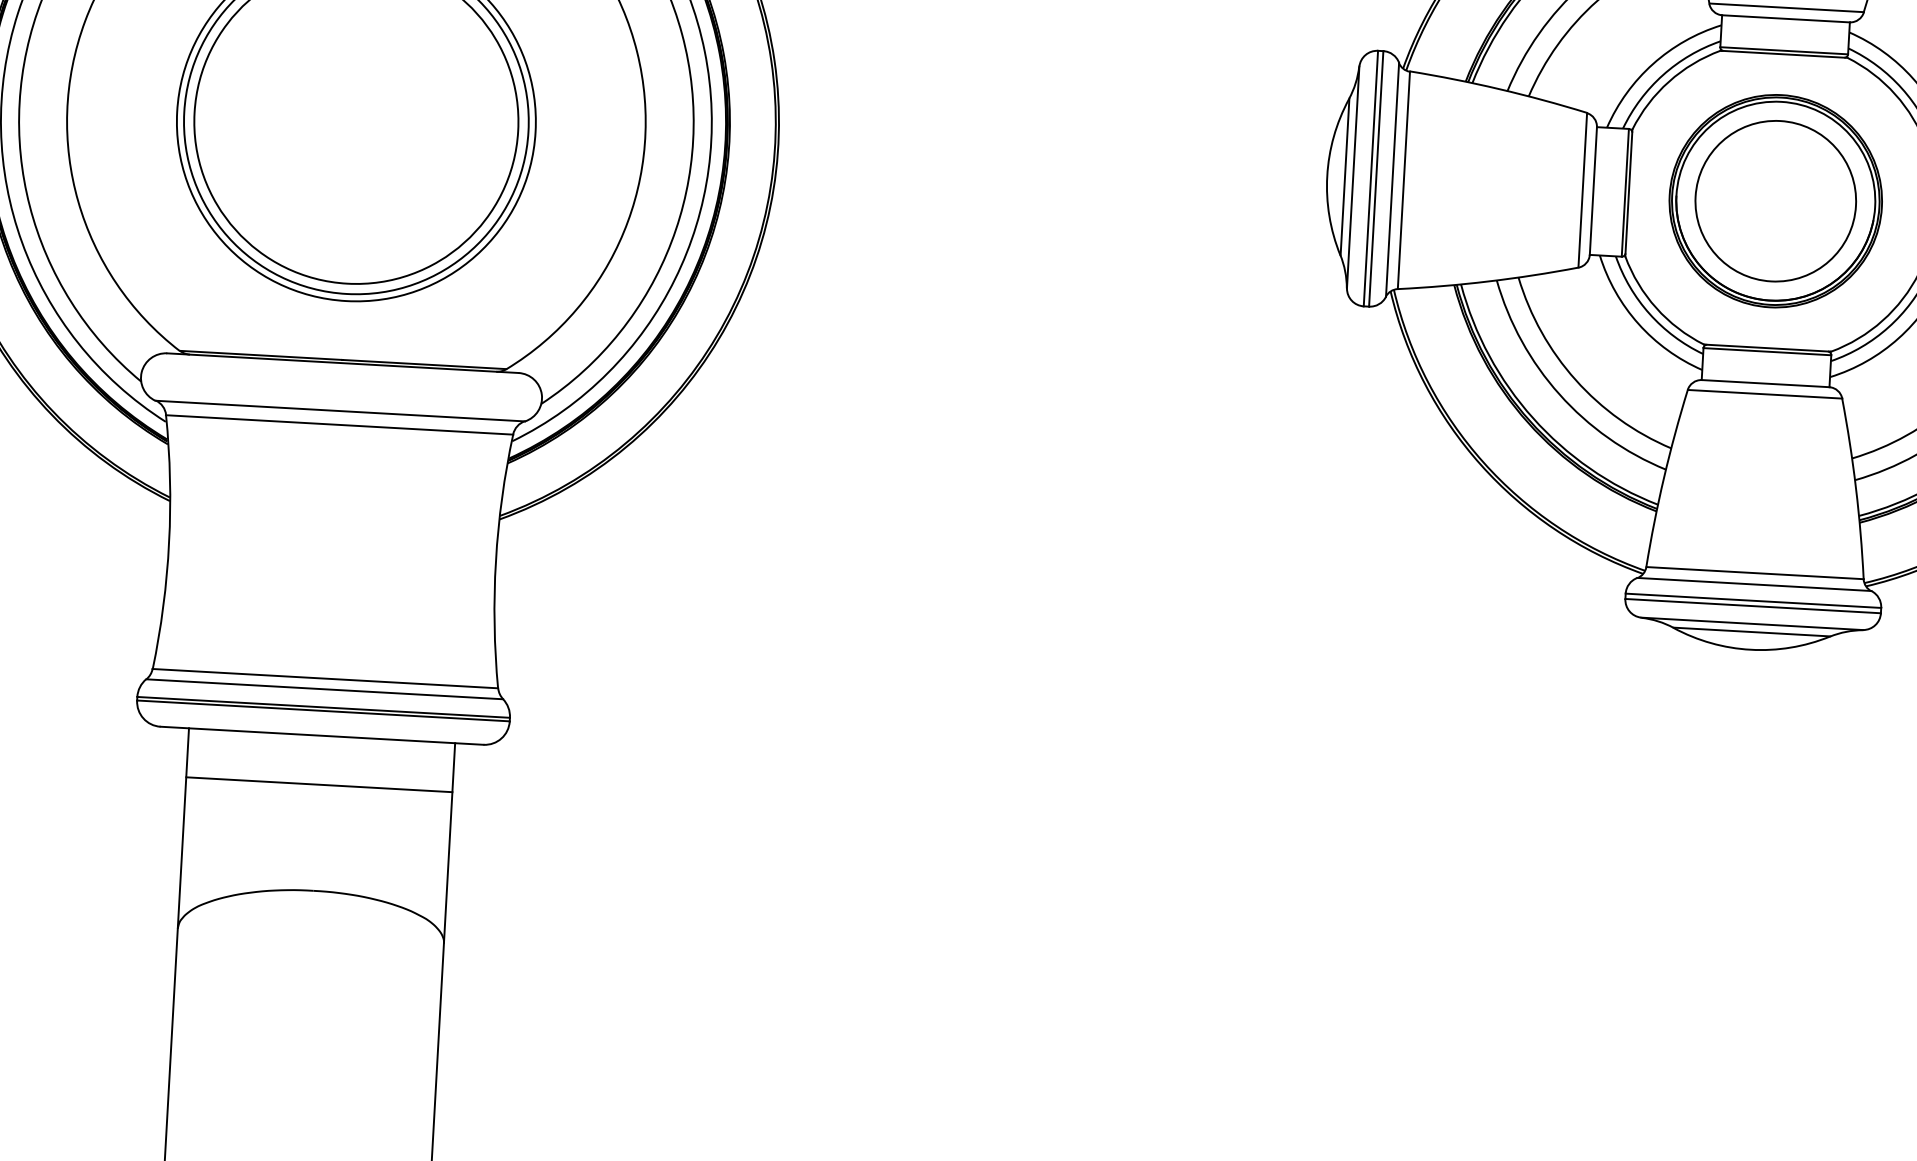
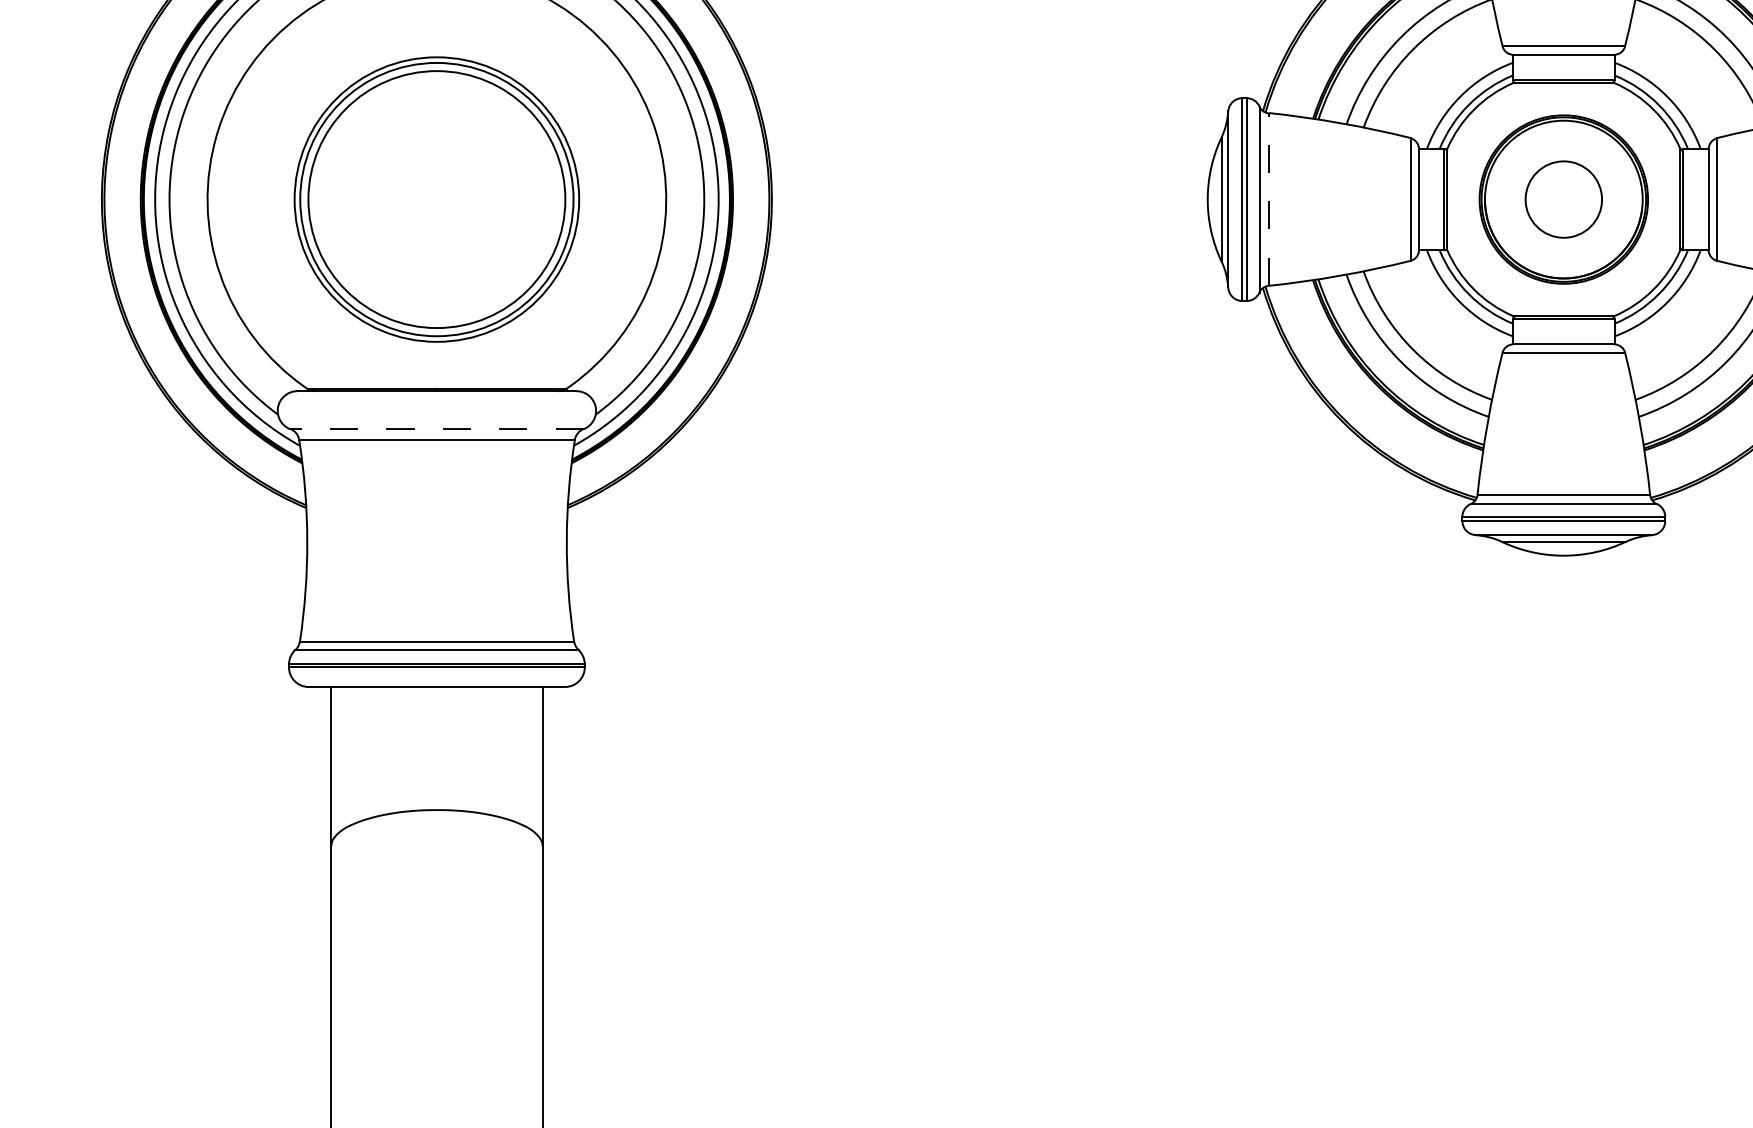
line: (1403, 179) -> (1268, 198), solid -> dashed
circle: (1775, 201) -> (1563, 199), size x0.6
line: (340, 411) -> (437, 429), solid -> dashed
line: (318, 784) -> (436, 725), removed

